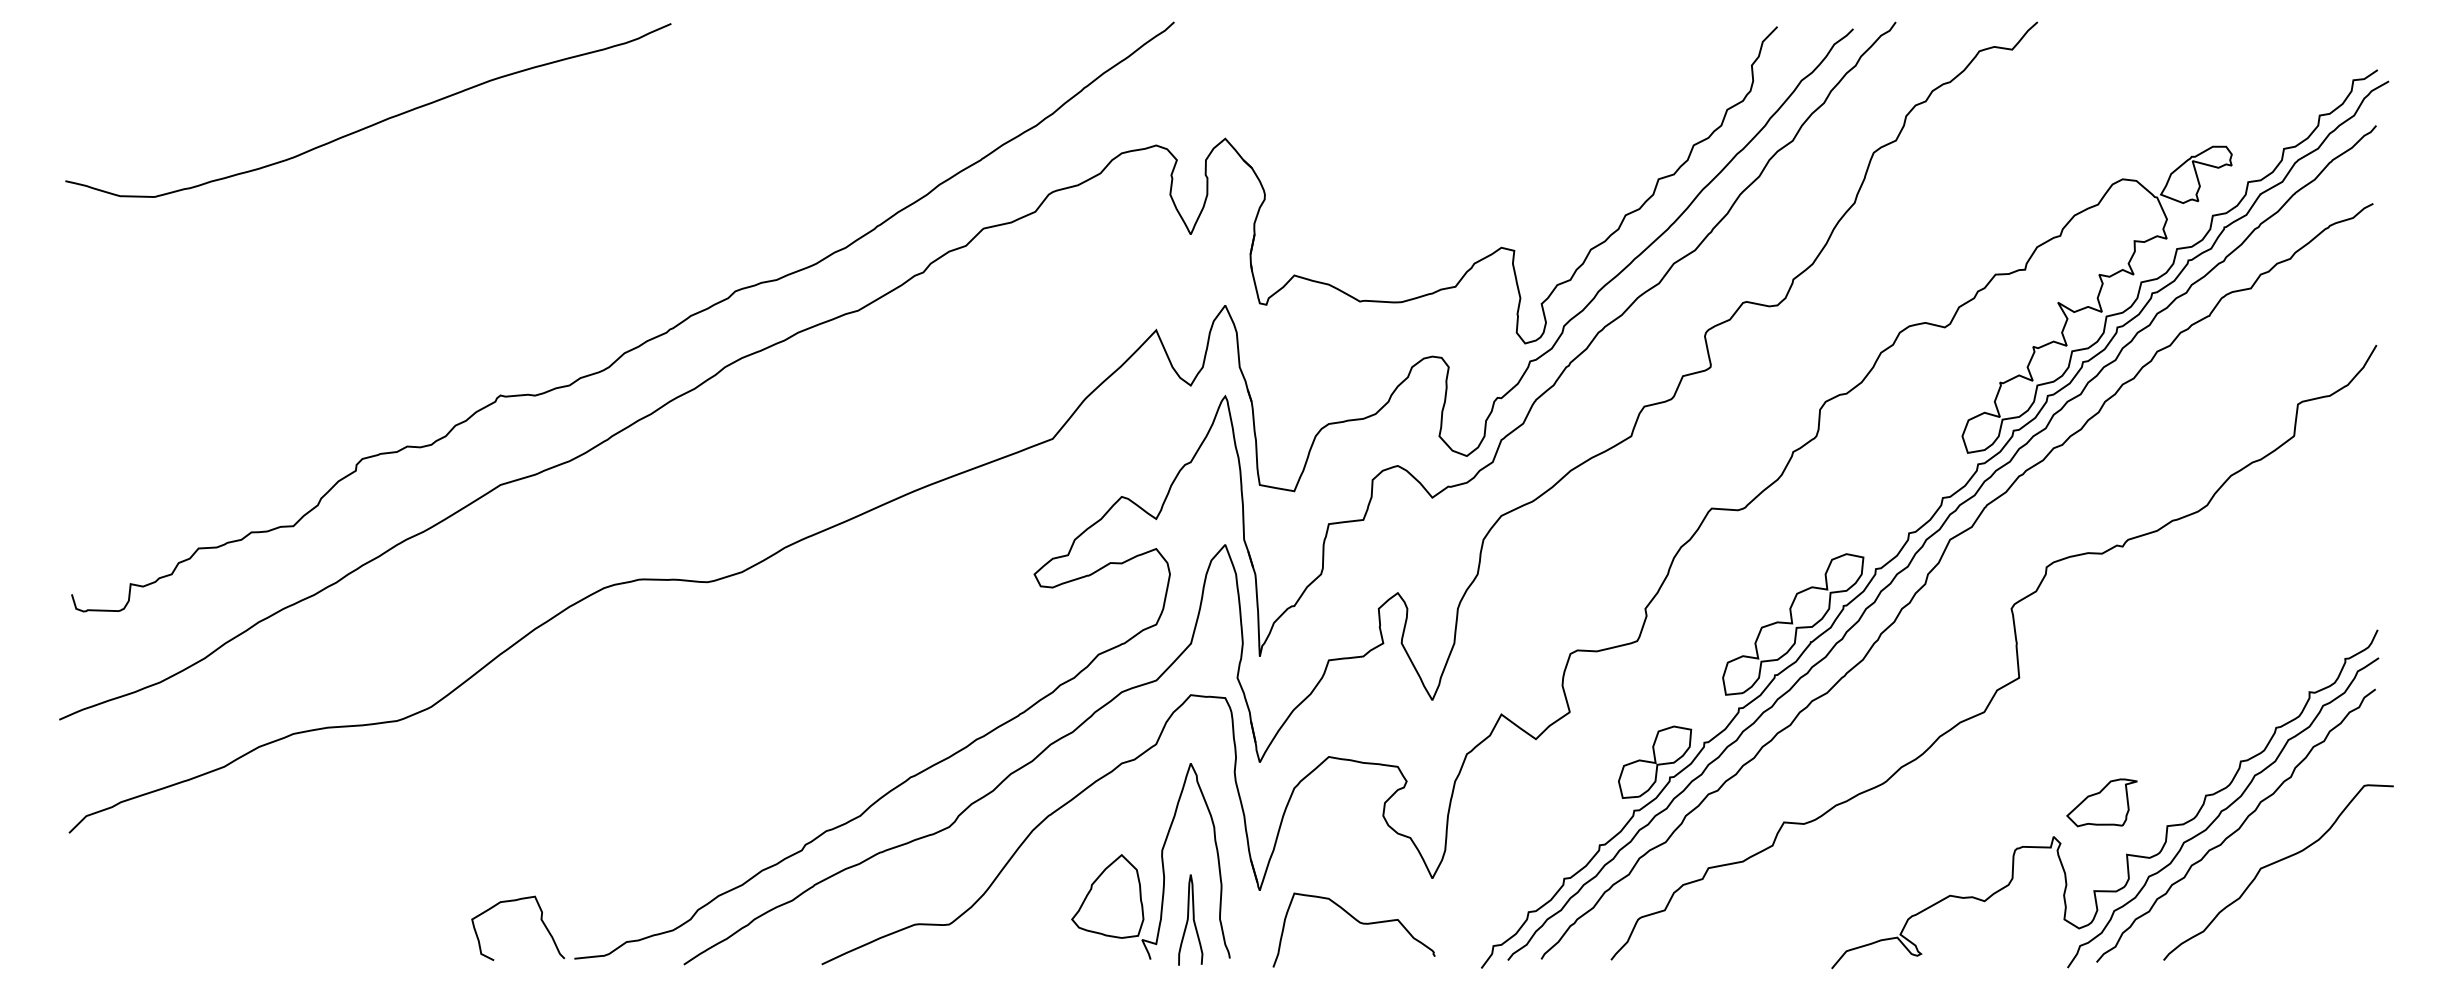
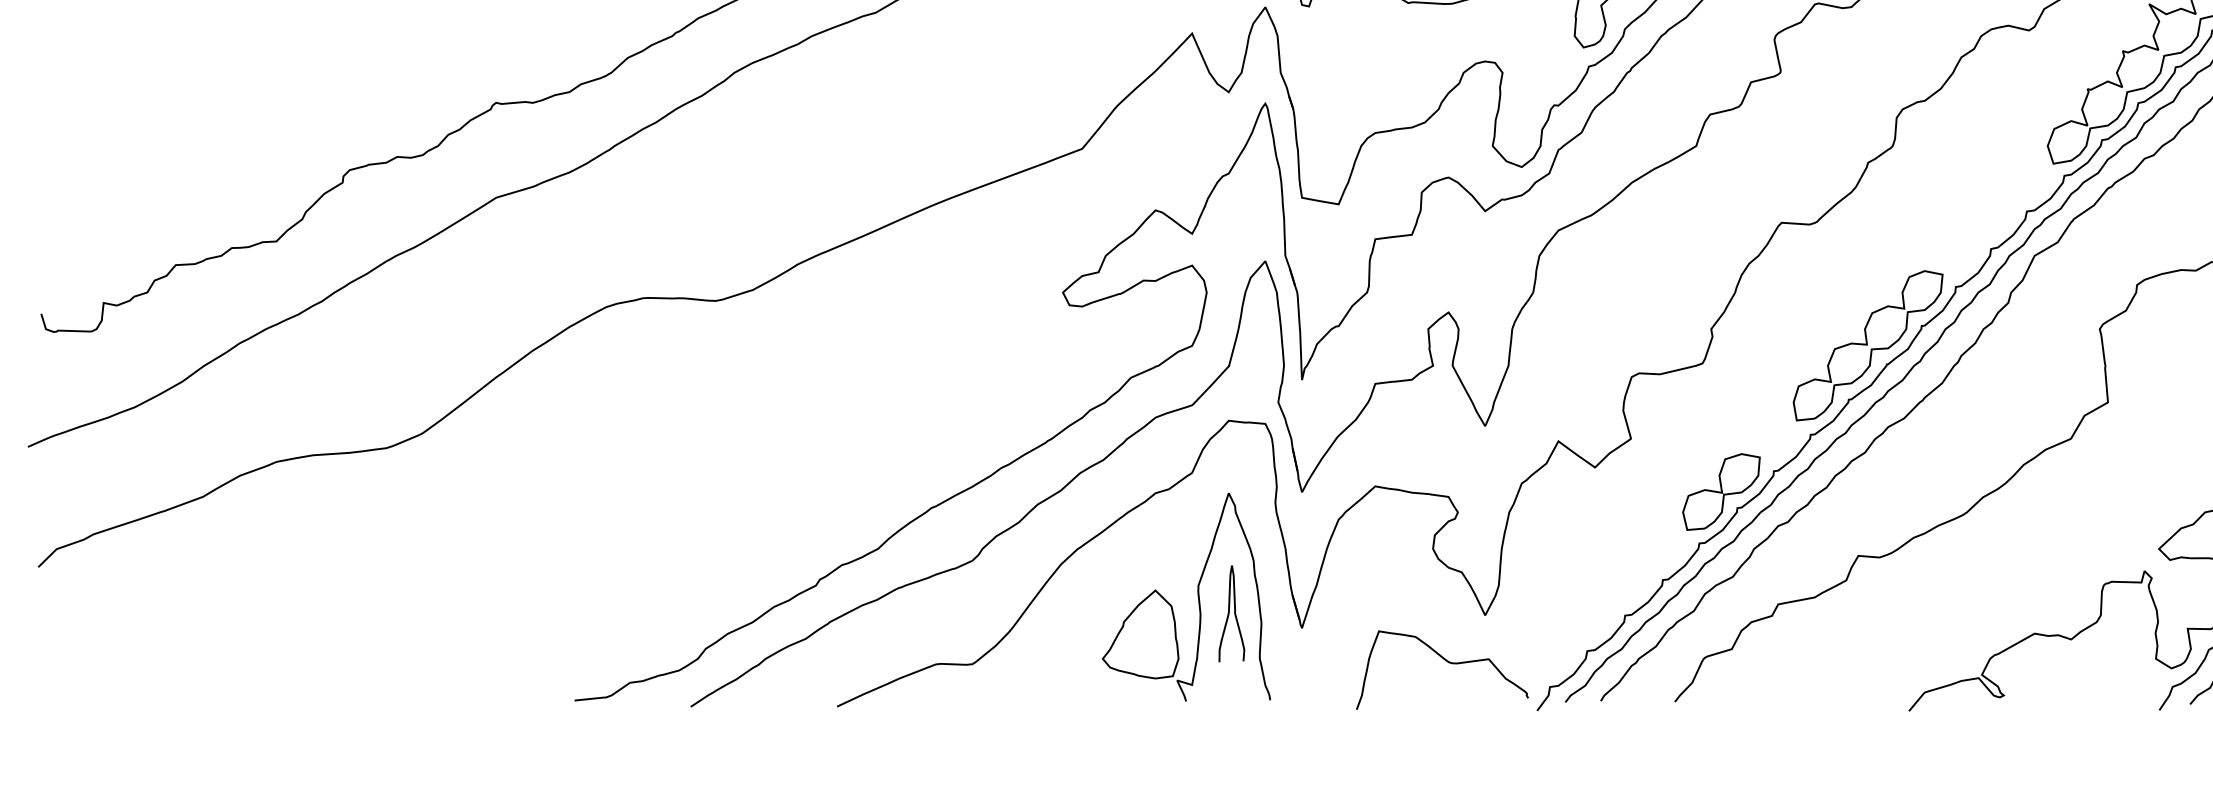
curve: (540, 919) -> (538, 658), removed
curve: (1188, 919) -> (1229, 613), moved
curve: (1359, 923) -> (1448, 663), moved

